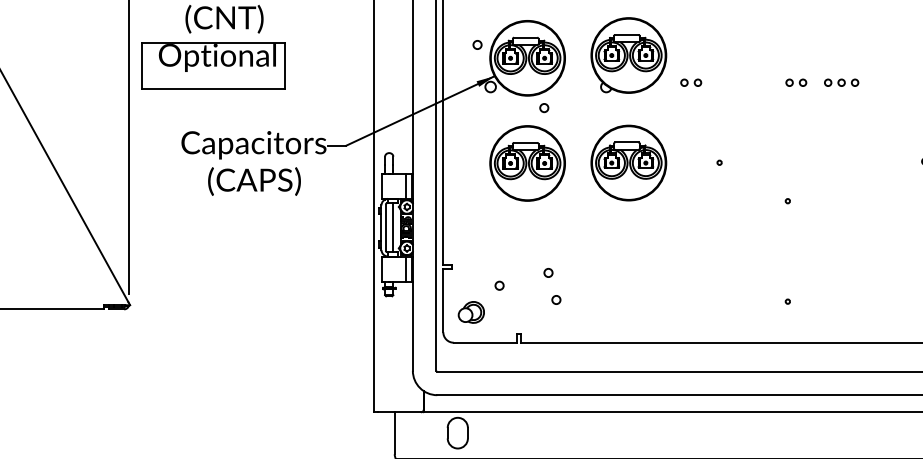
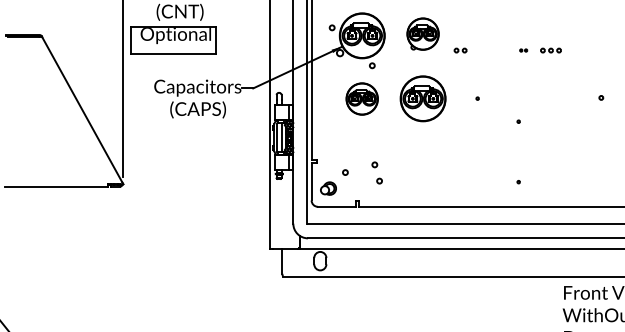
part: (627, 54) -> (422, 33), size x0.7
part: (795, 82) -> (523, 50), size x0.6
part: (526, 162) -> (361, 98), size x0.7

